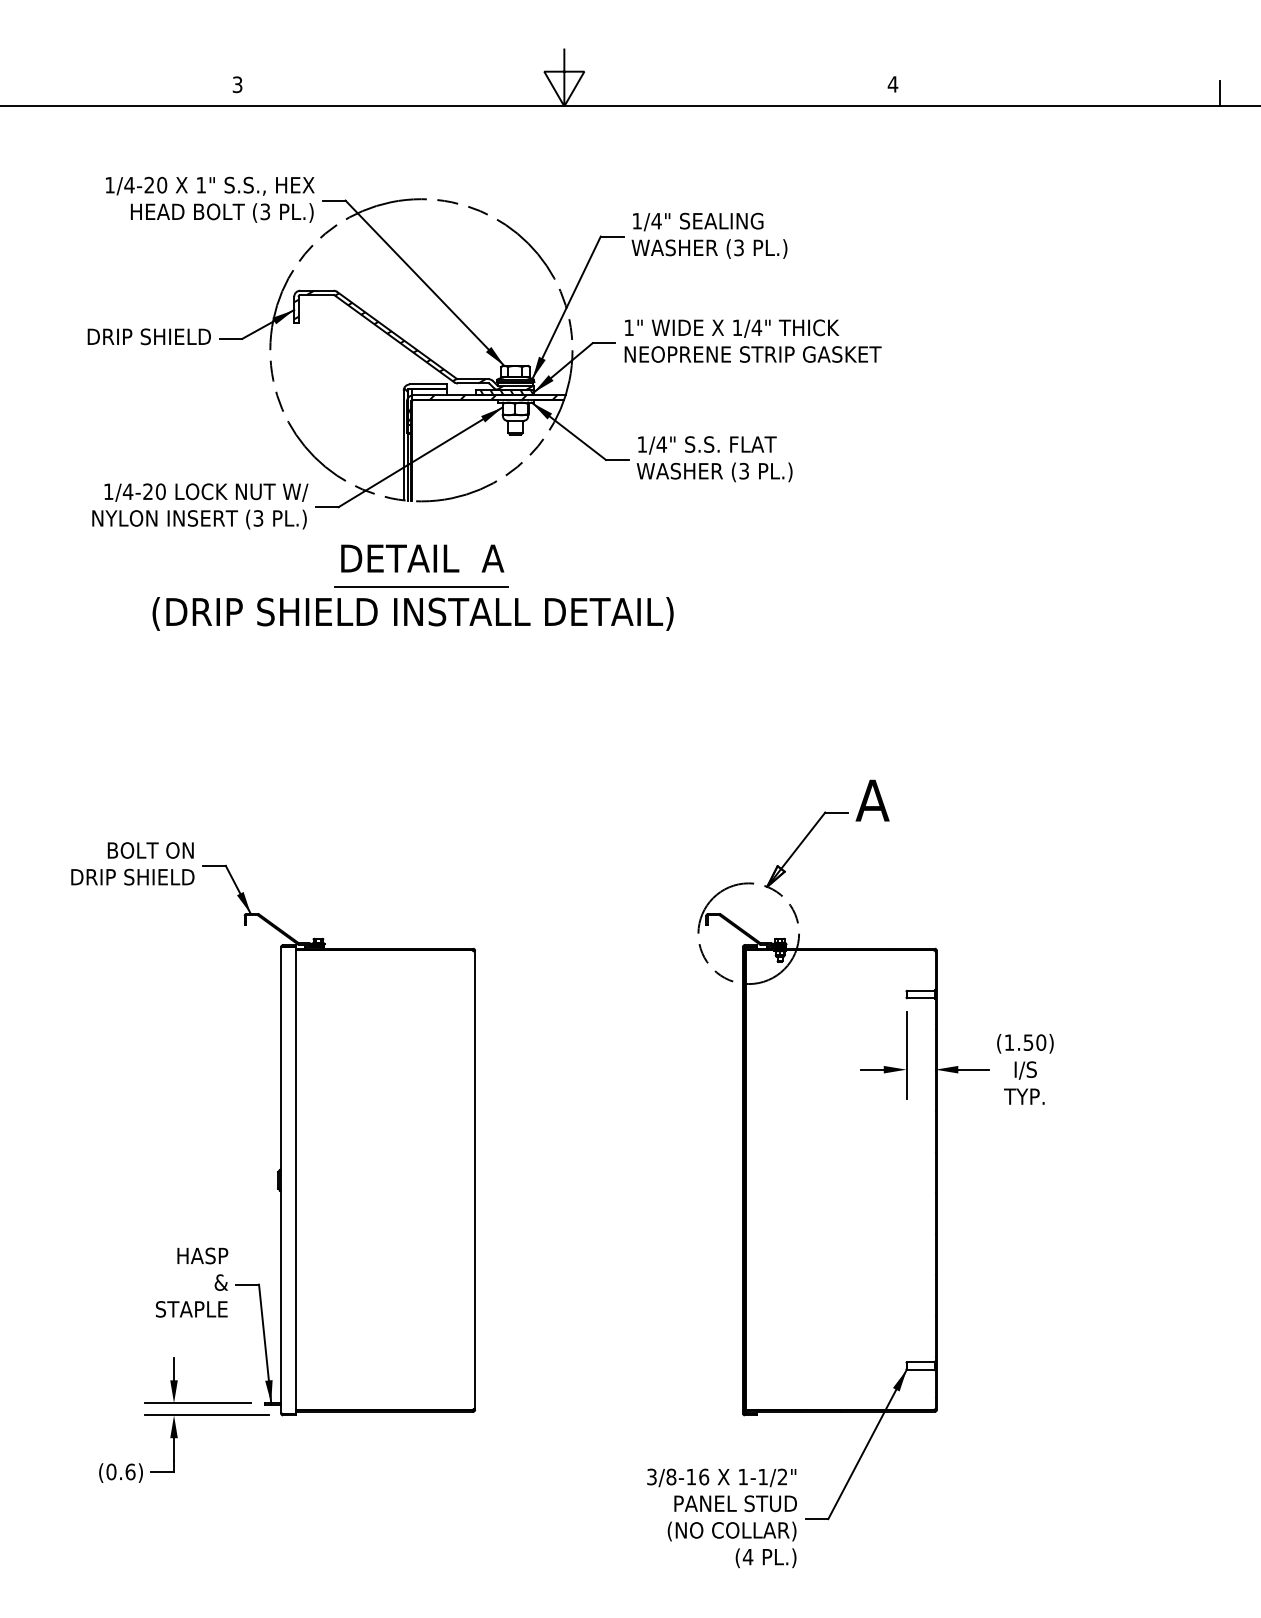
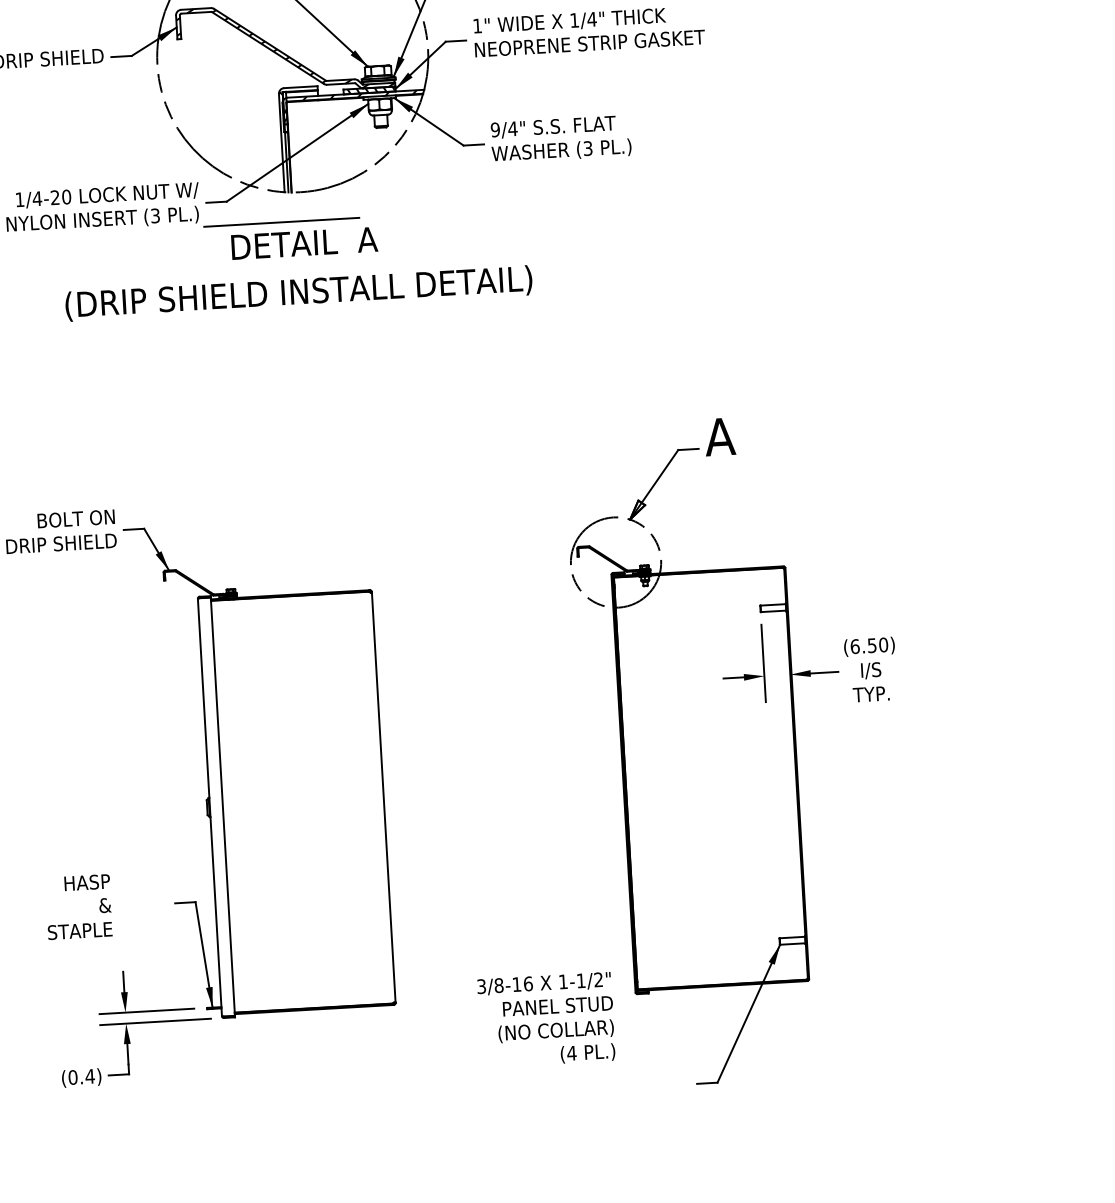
text: (642, 444) -> (495, 129), 1/4" -> 9/4"
line: (421, 586) -> (281, 222), moved
text: (1009, 1042) -> (855, 646), (1.50) -> (6.50)
text: (192, 1282) -> (79, 906), moved
text: (130, 1471) -> (90, 1076), (0.6) -> (0.4)
text: (721, 1518) -> (546, 1020), moved

